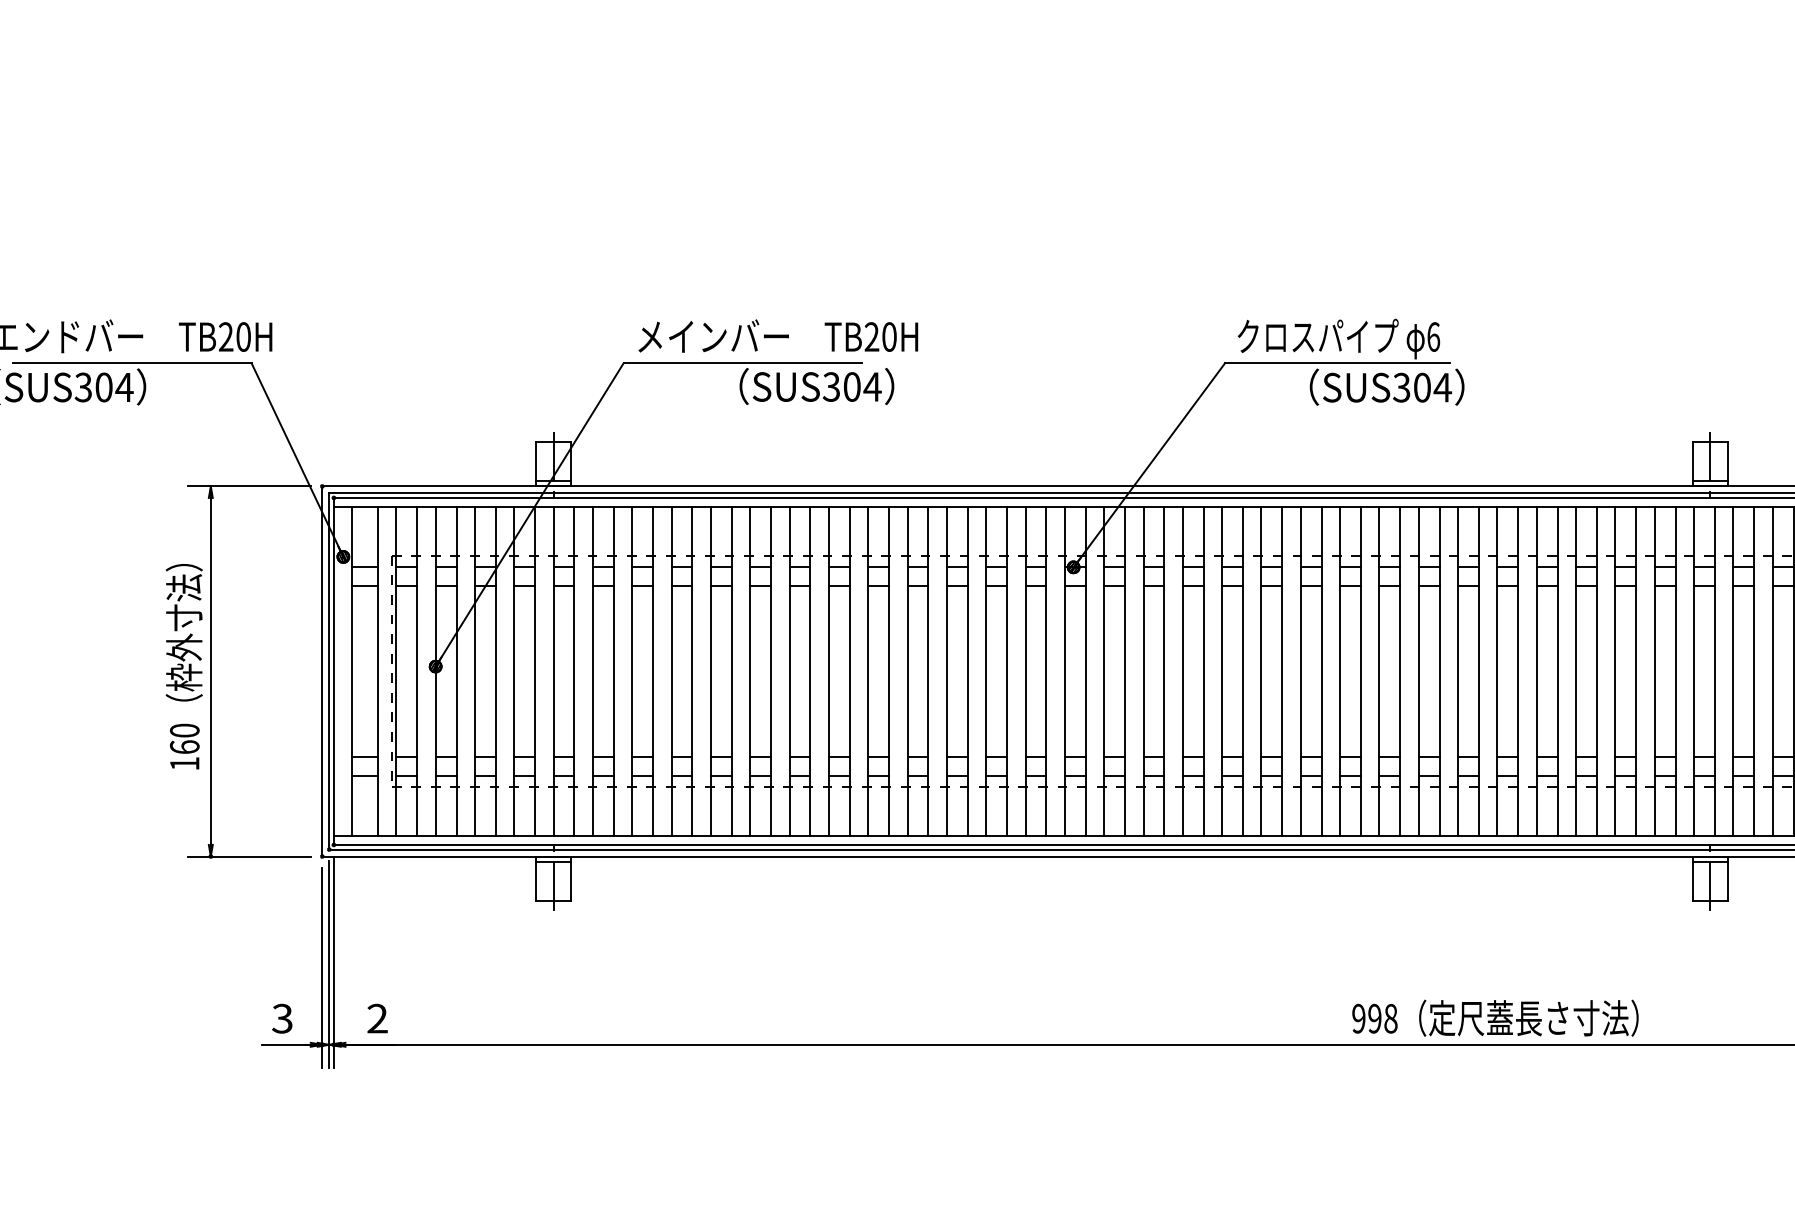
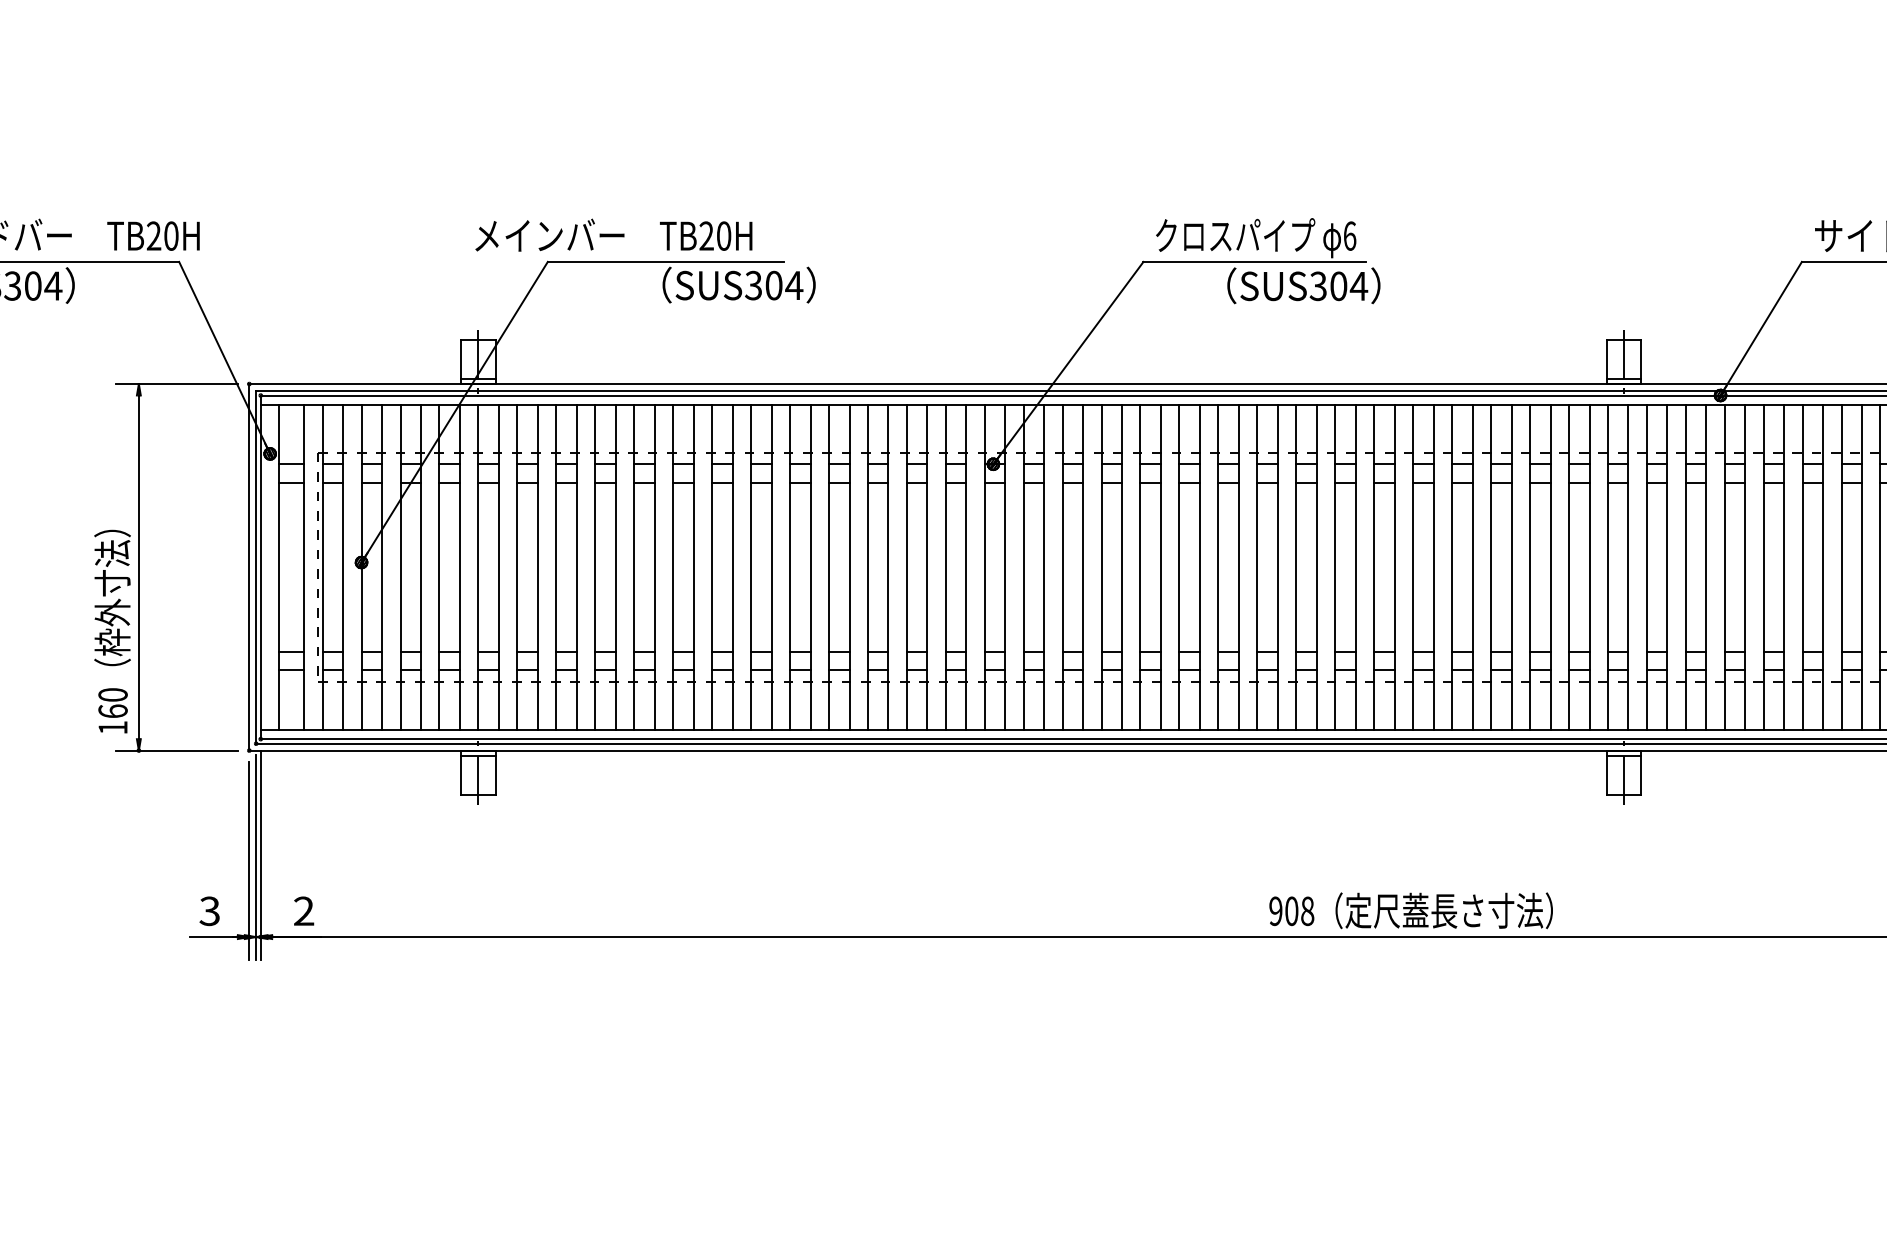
text: (777, 335) -> (613, 234), moved
text: (184, 666) -> (112, 631), moved
text: (1374, 1018) -> (1291, 911), 998 -> 908

